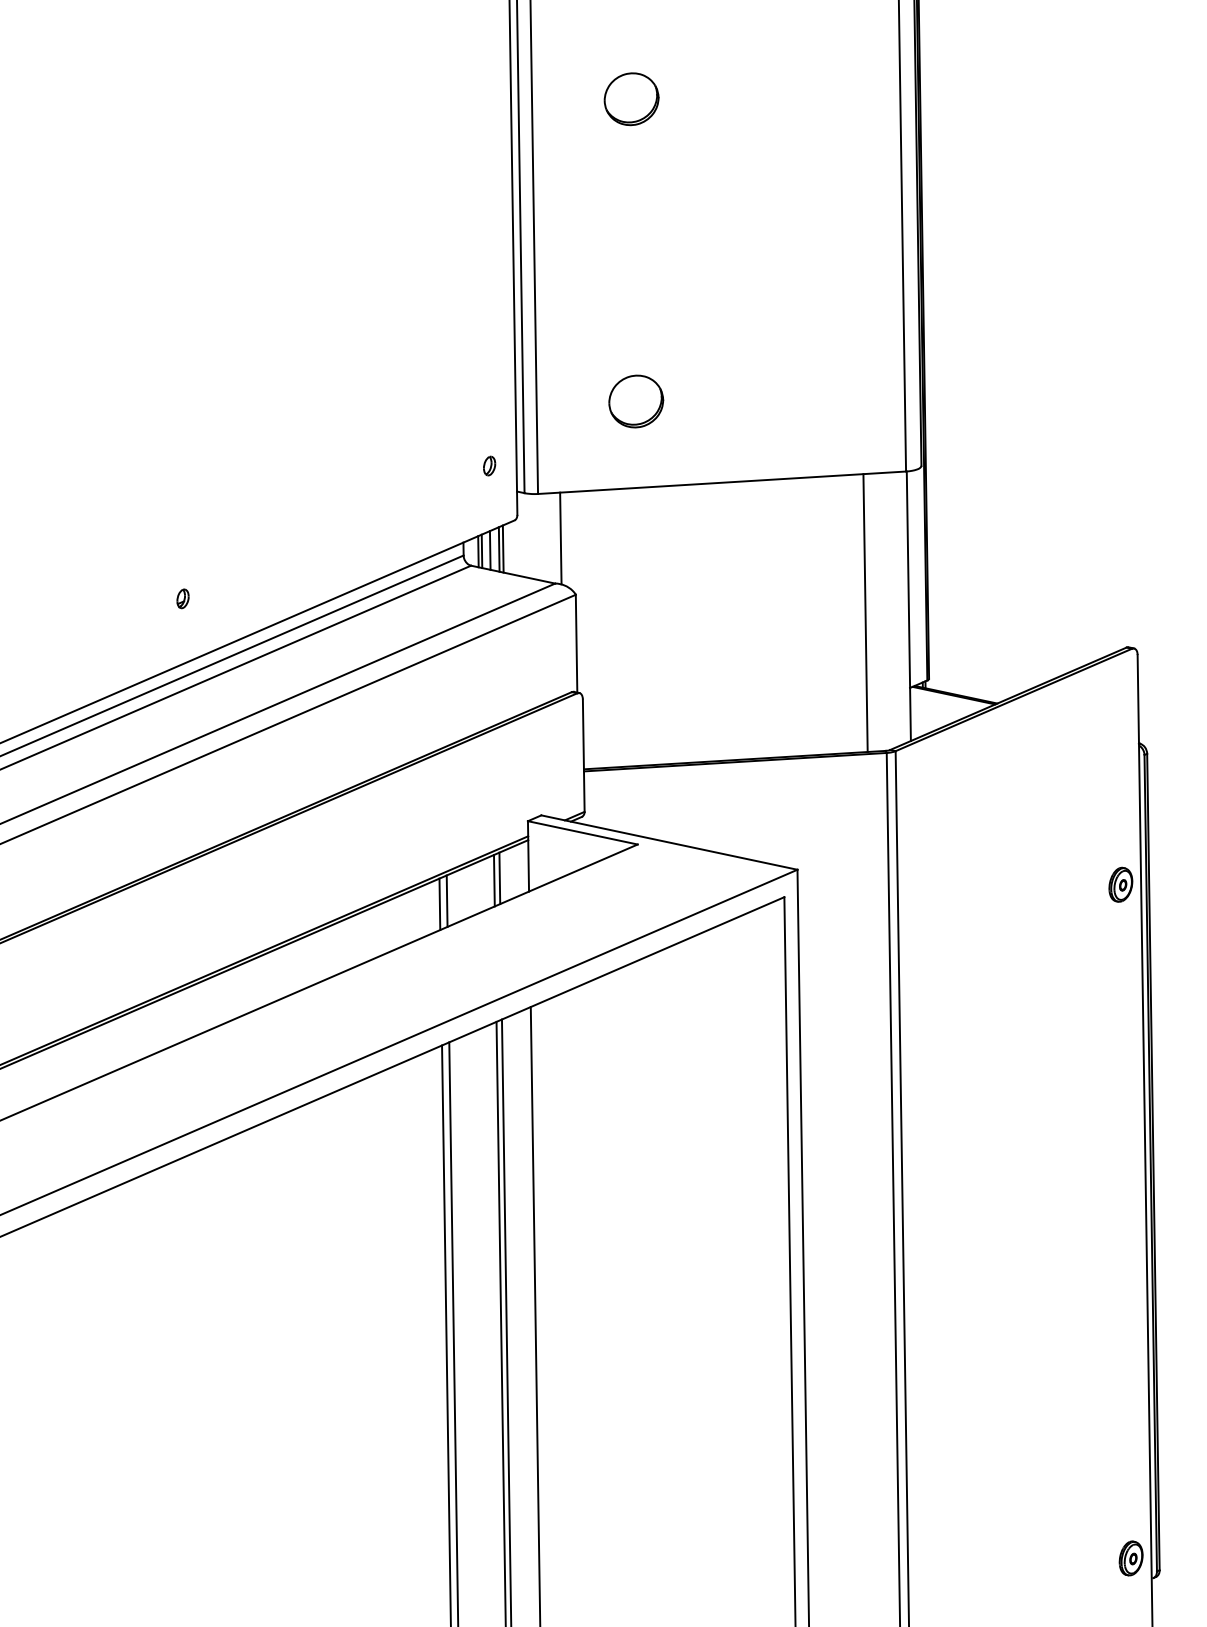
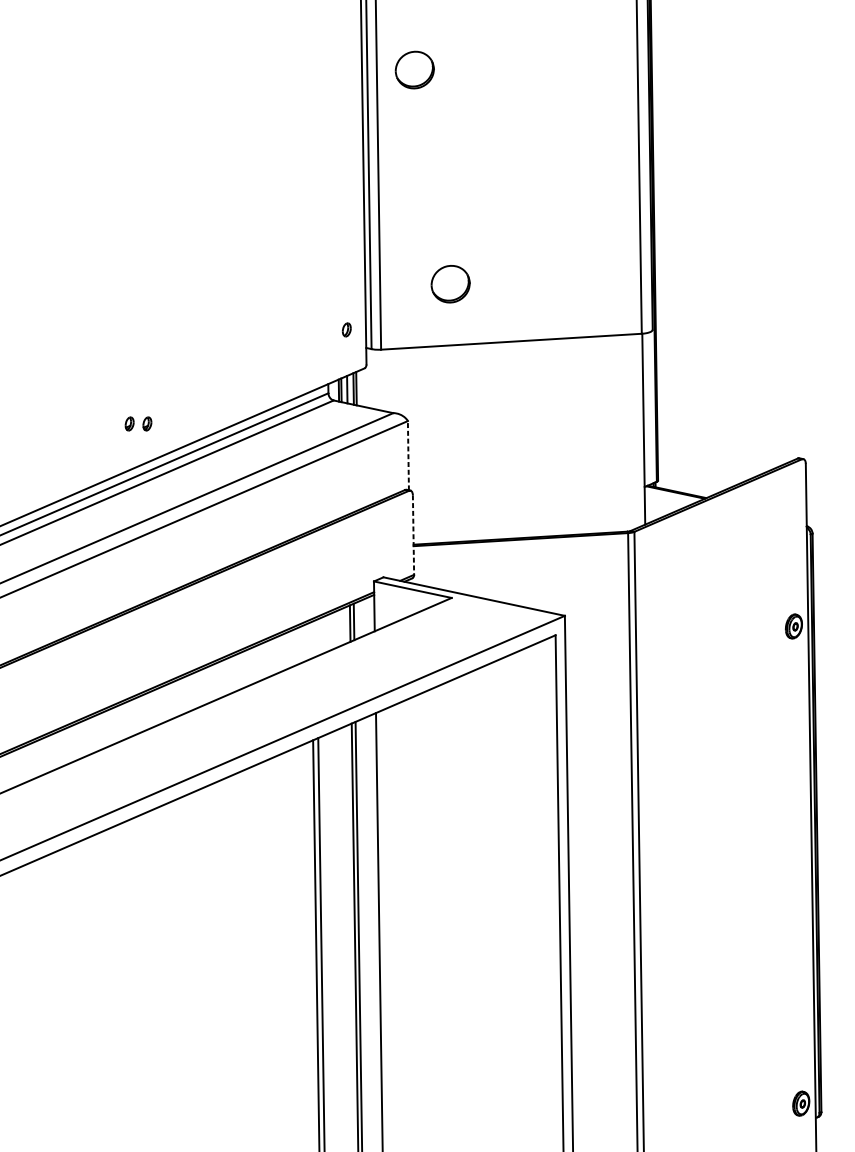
part: (631, 99) -> (414, 70), moved
line: (560, 538) -> (397, 381), removed
part: (207, 598) -> (147, 423), added
line: (865, 613) -> (613, 434), removed
line: (576, 643) -> (408, 455), solid -> dashed
line: (583, 756) -> (413, 535), solid -> dashed
line: (446, 900) -> (316, 637), removed
line: (439, 904) -> (311, 640), removed

